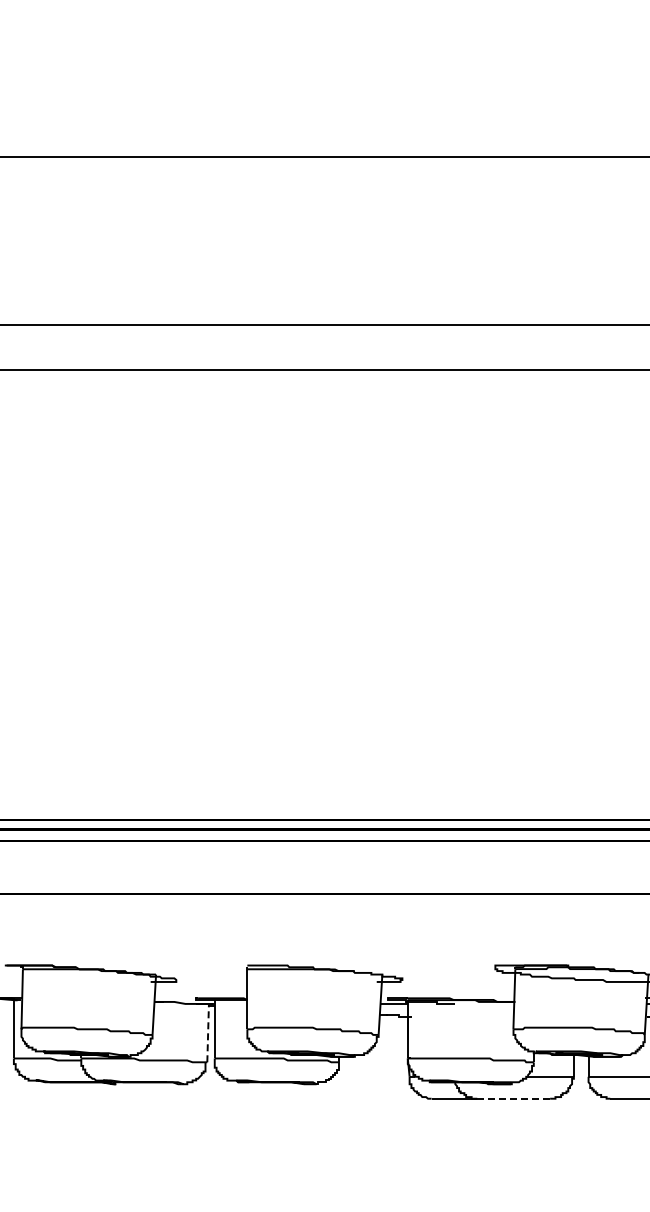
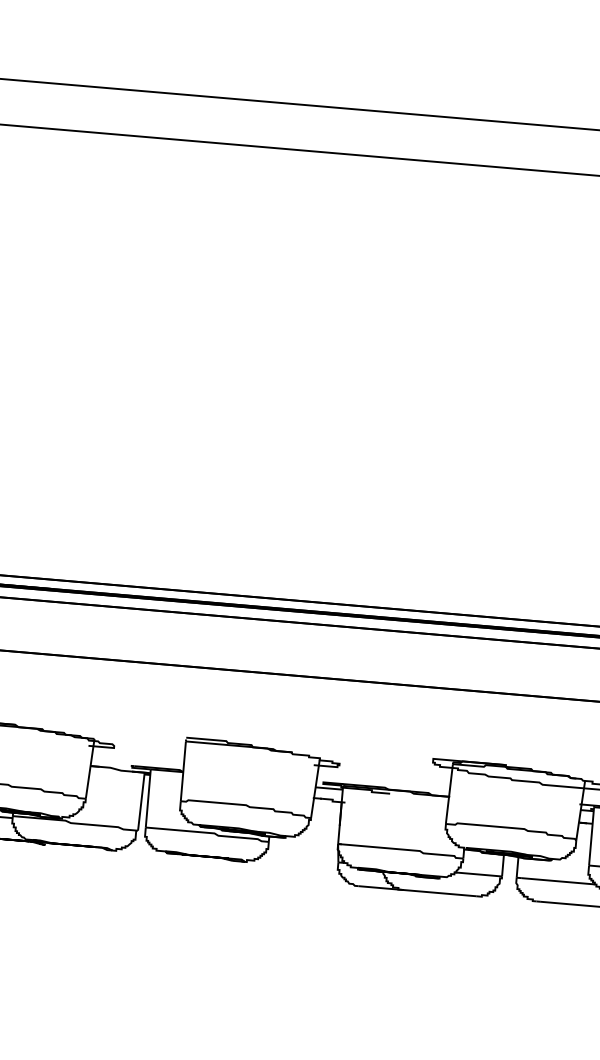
line: (208, 1032) -> (141, 801), dashed -> solid
line: (514, 1098) -> (441, 893), dashed -> solid

